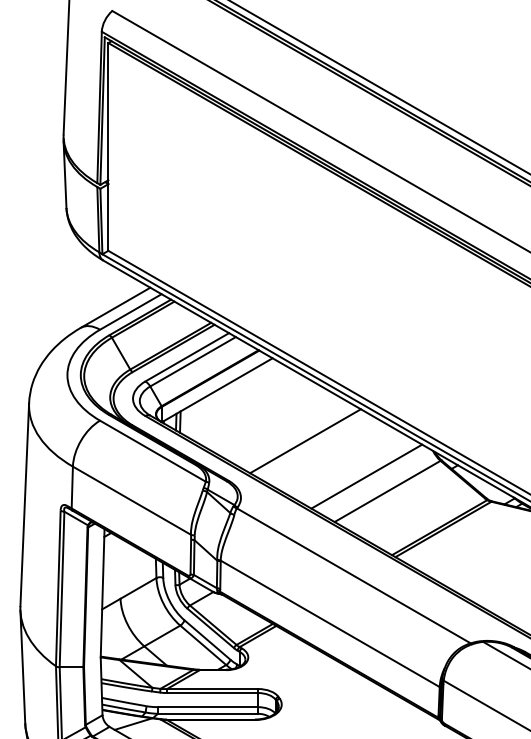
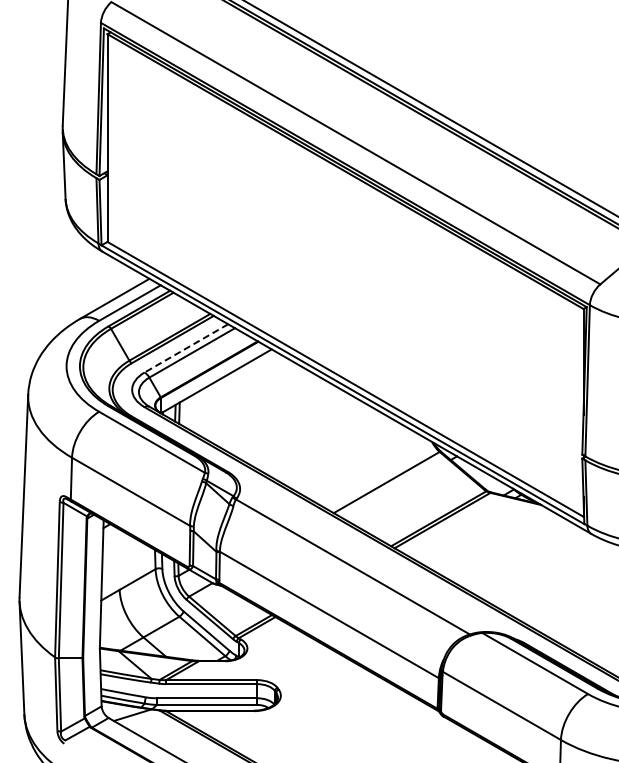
line: (186, 357) -> (185, 348), solid -> dashed
line: (305, 441) -> (304, 432), removed
line: (366, 476) -> (365, 467), removed

